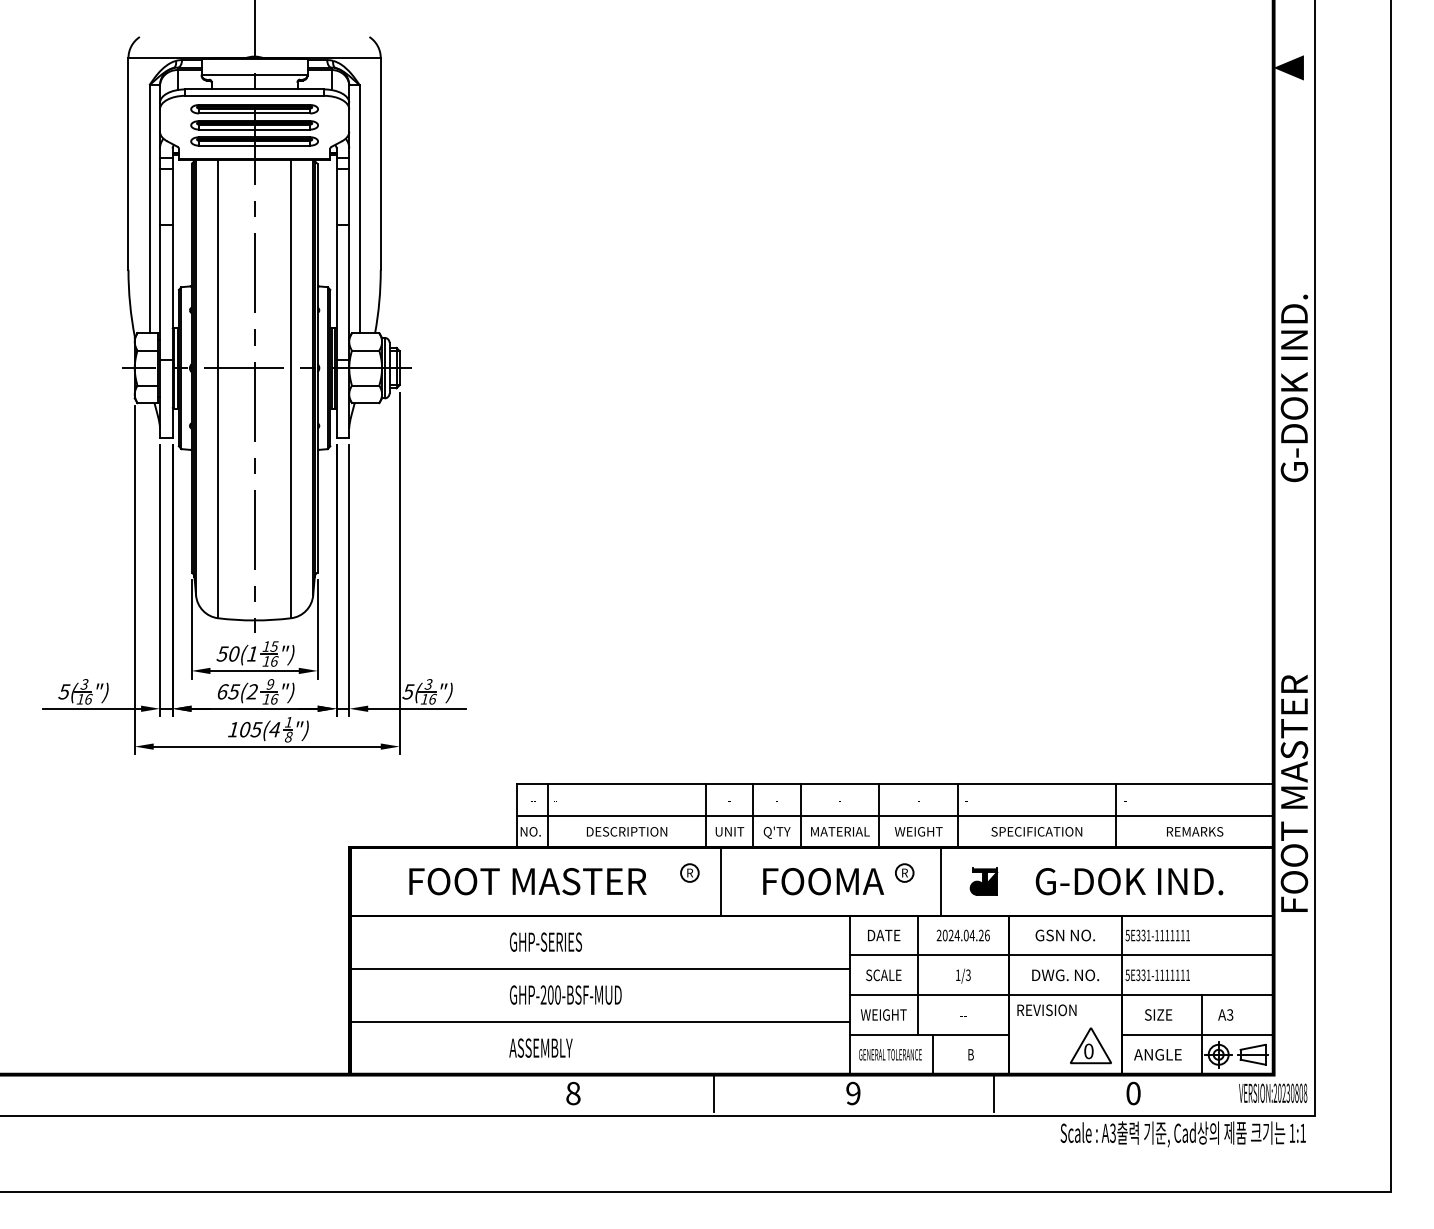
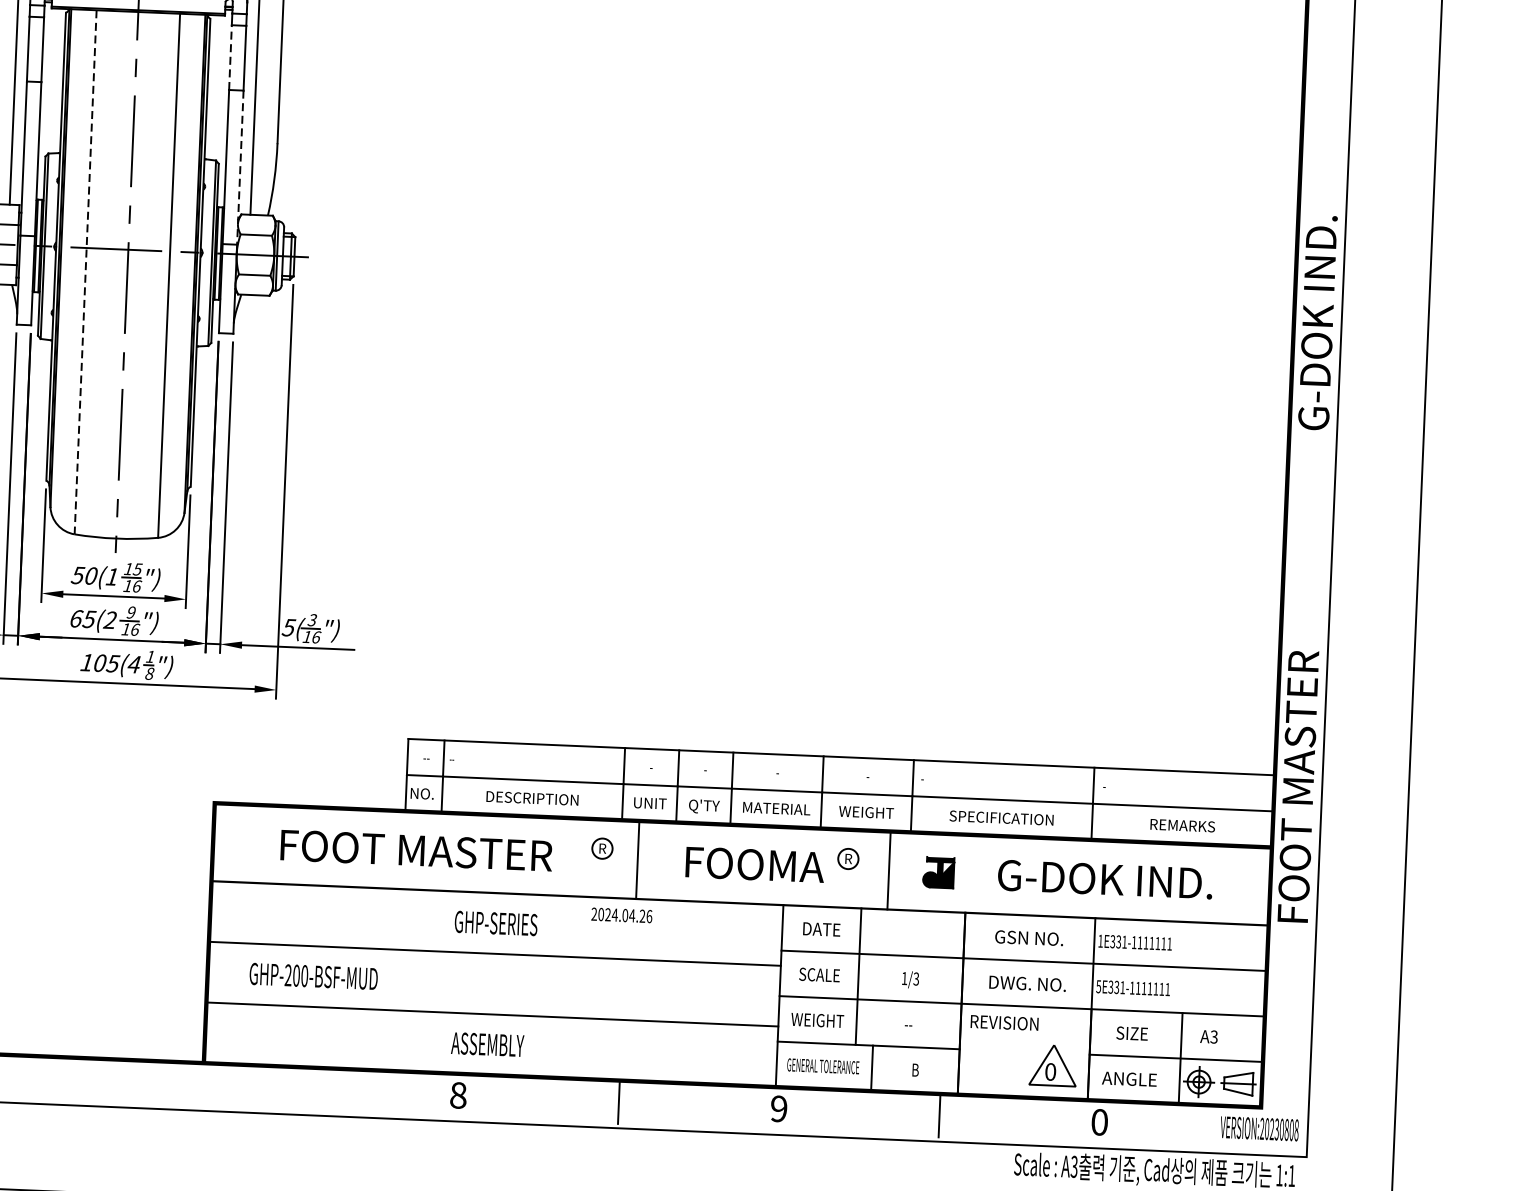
line: (336, 196) -> (230, 57), solid -> dashed
line: (349, 292) -> (240, 167), solid -> dashed
line: (218, 389) -> (86, 272), solid -> dashed
text: (962, 935) -> (621, 915), moved
text: (1127, 935) -> (1100, 941), 5E331-1111111 -> 1E331-1111111
text: (545, 941) -> (495, 922), moved
text: (565, 994) -> (313, 975), moved
text: (540, 1047) -> (487, 1043), moved

